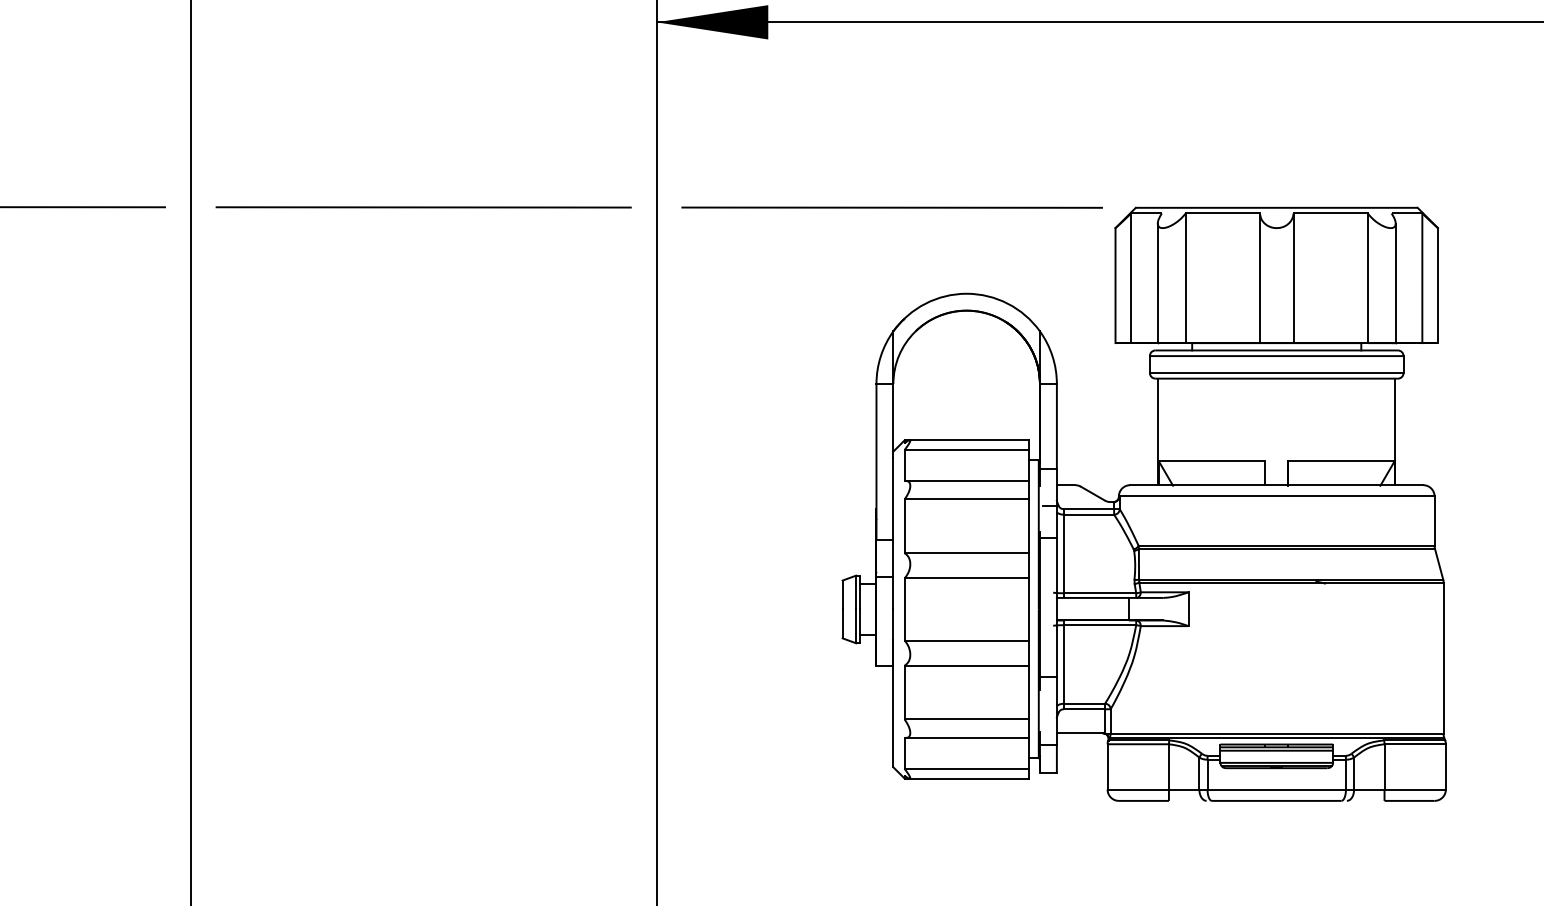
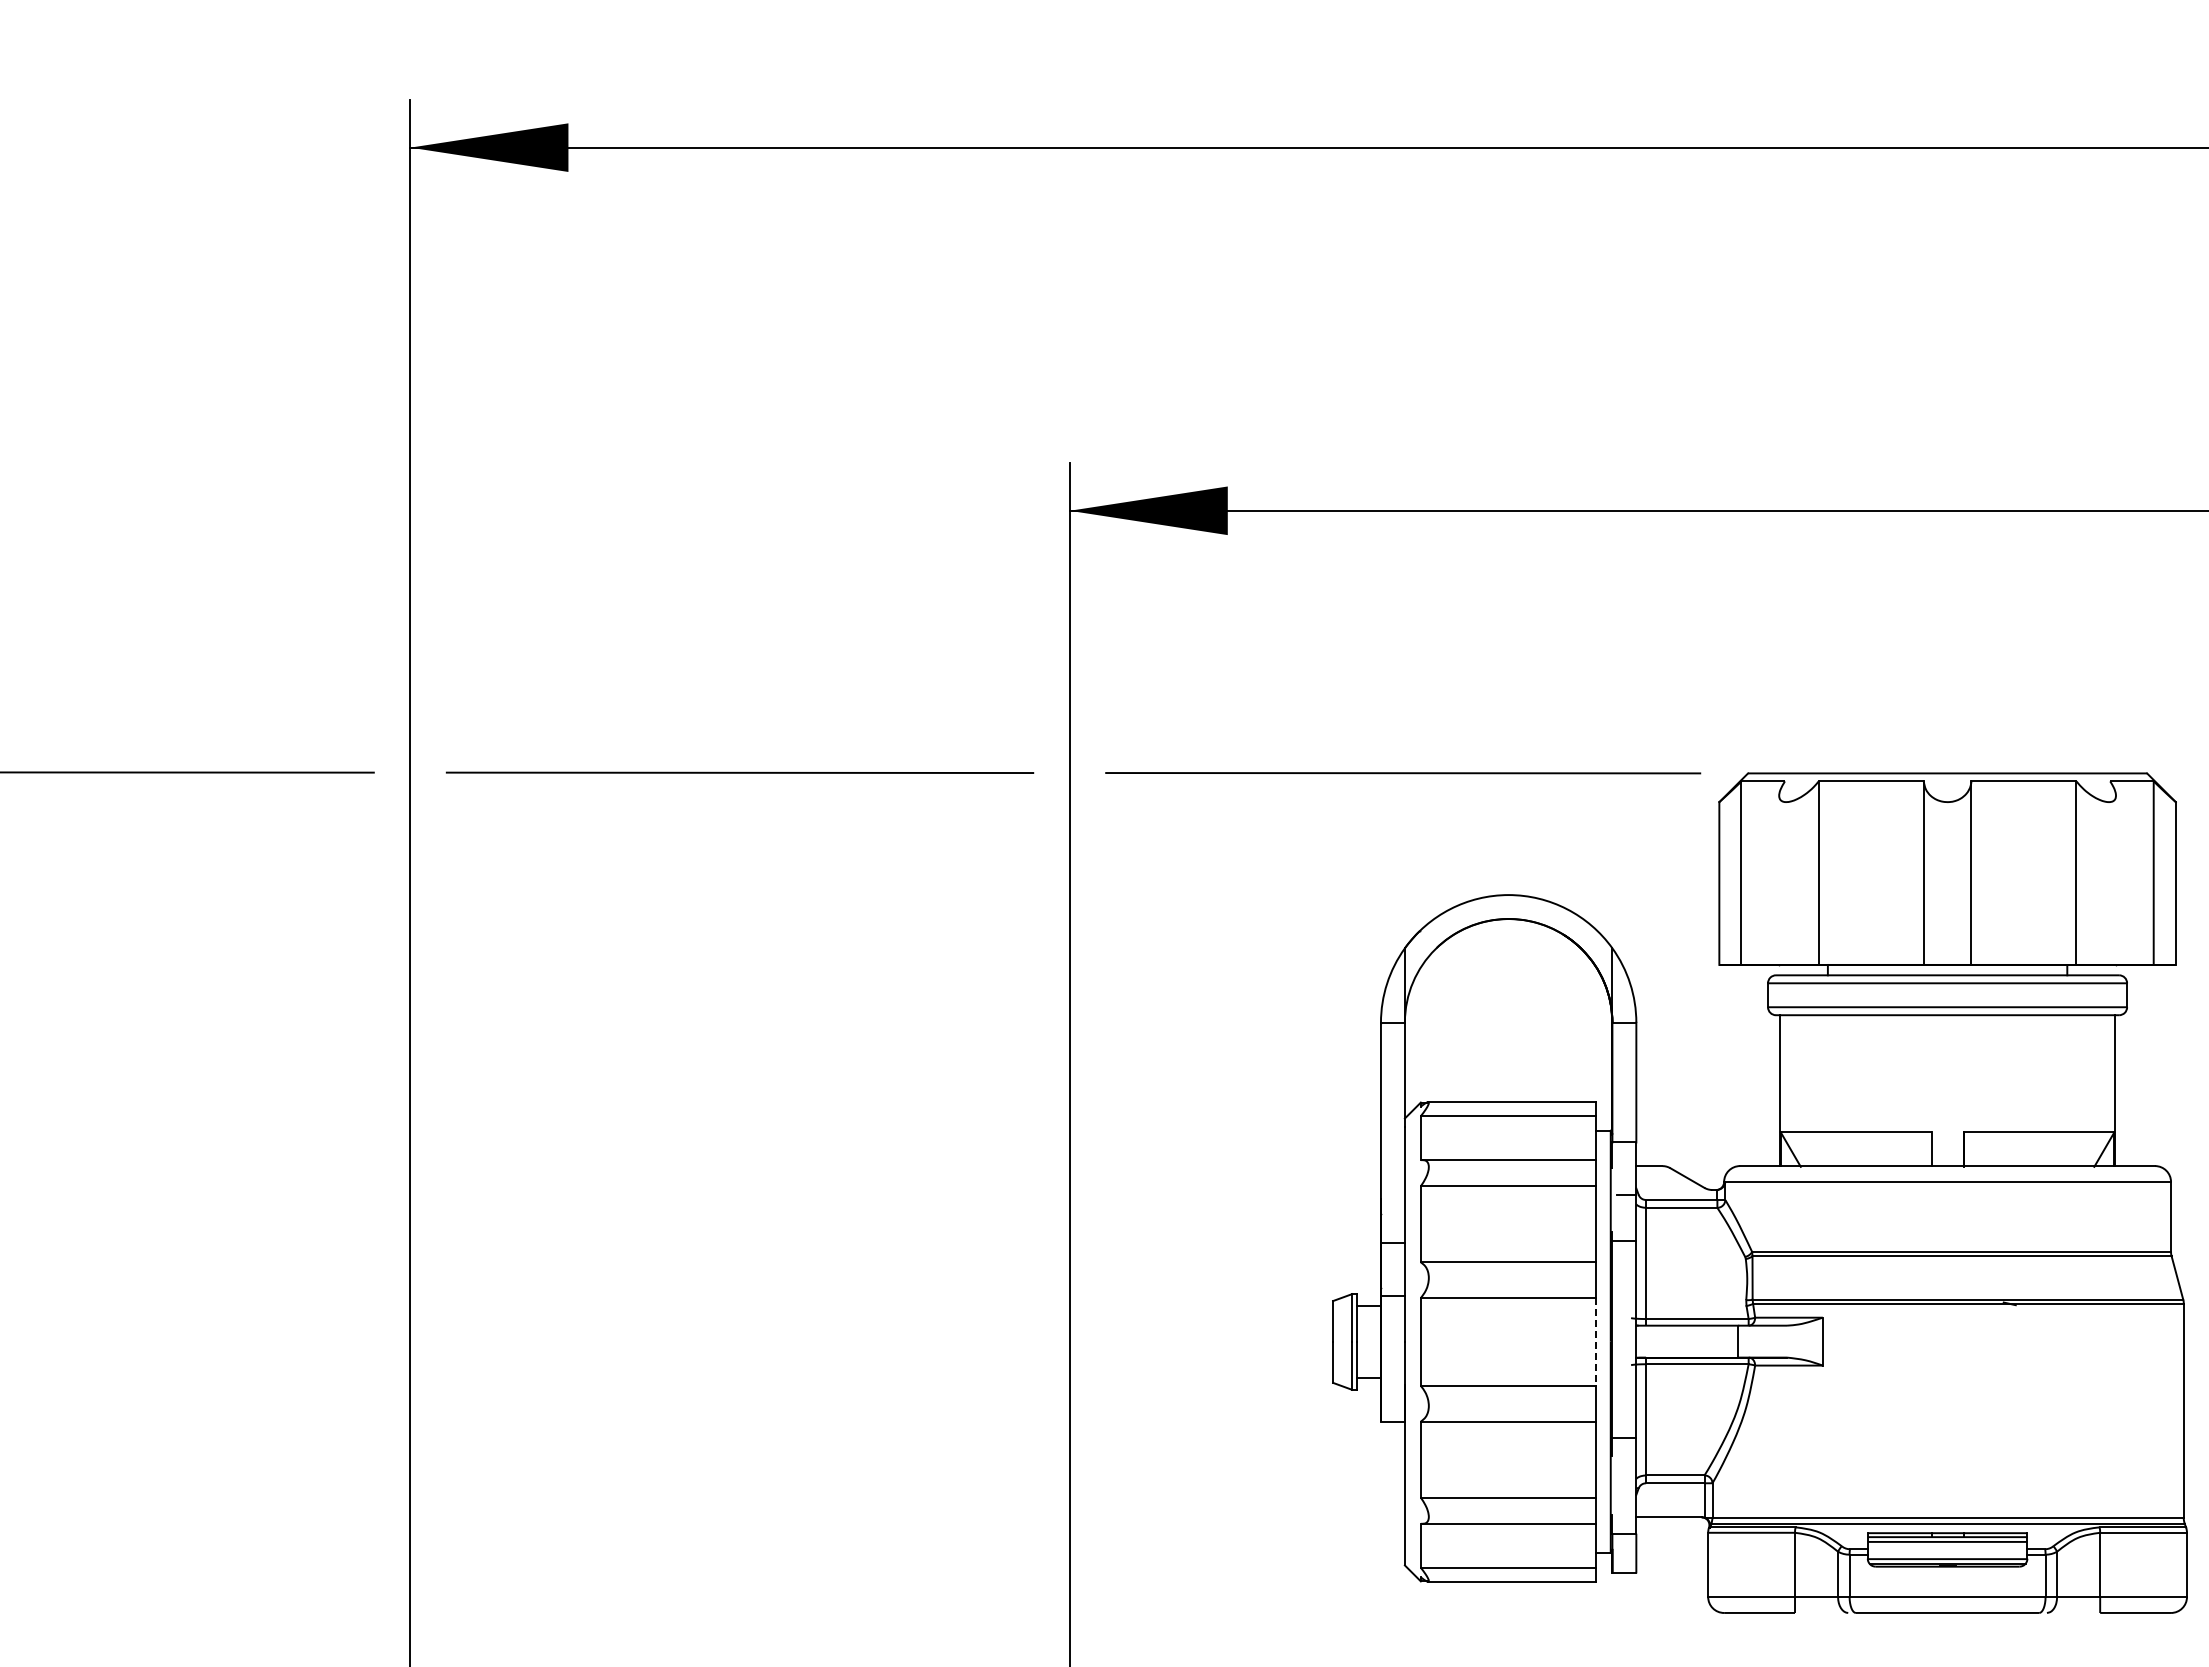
line: (1158, 282) -> (1779, 879), removed
line: (1396, 282) -> (2116, 879), removed
line: (1028, 609) -> (1596, 1341), solid -> dashed

